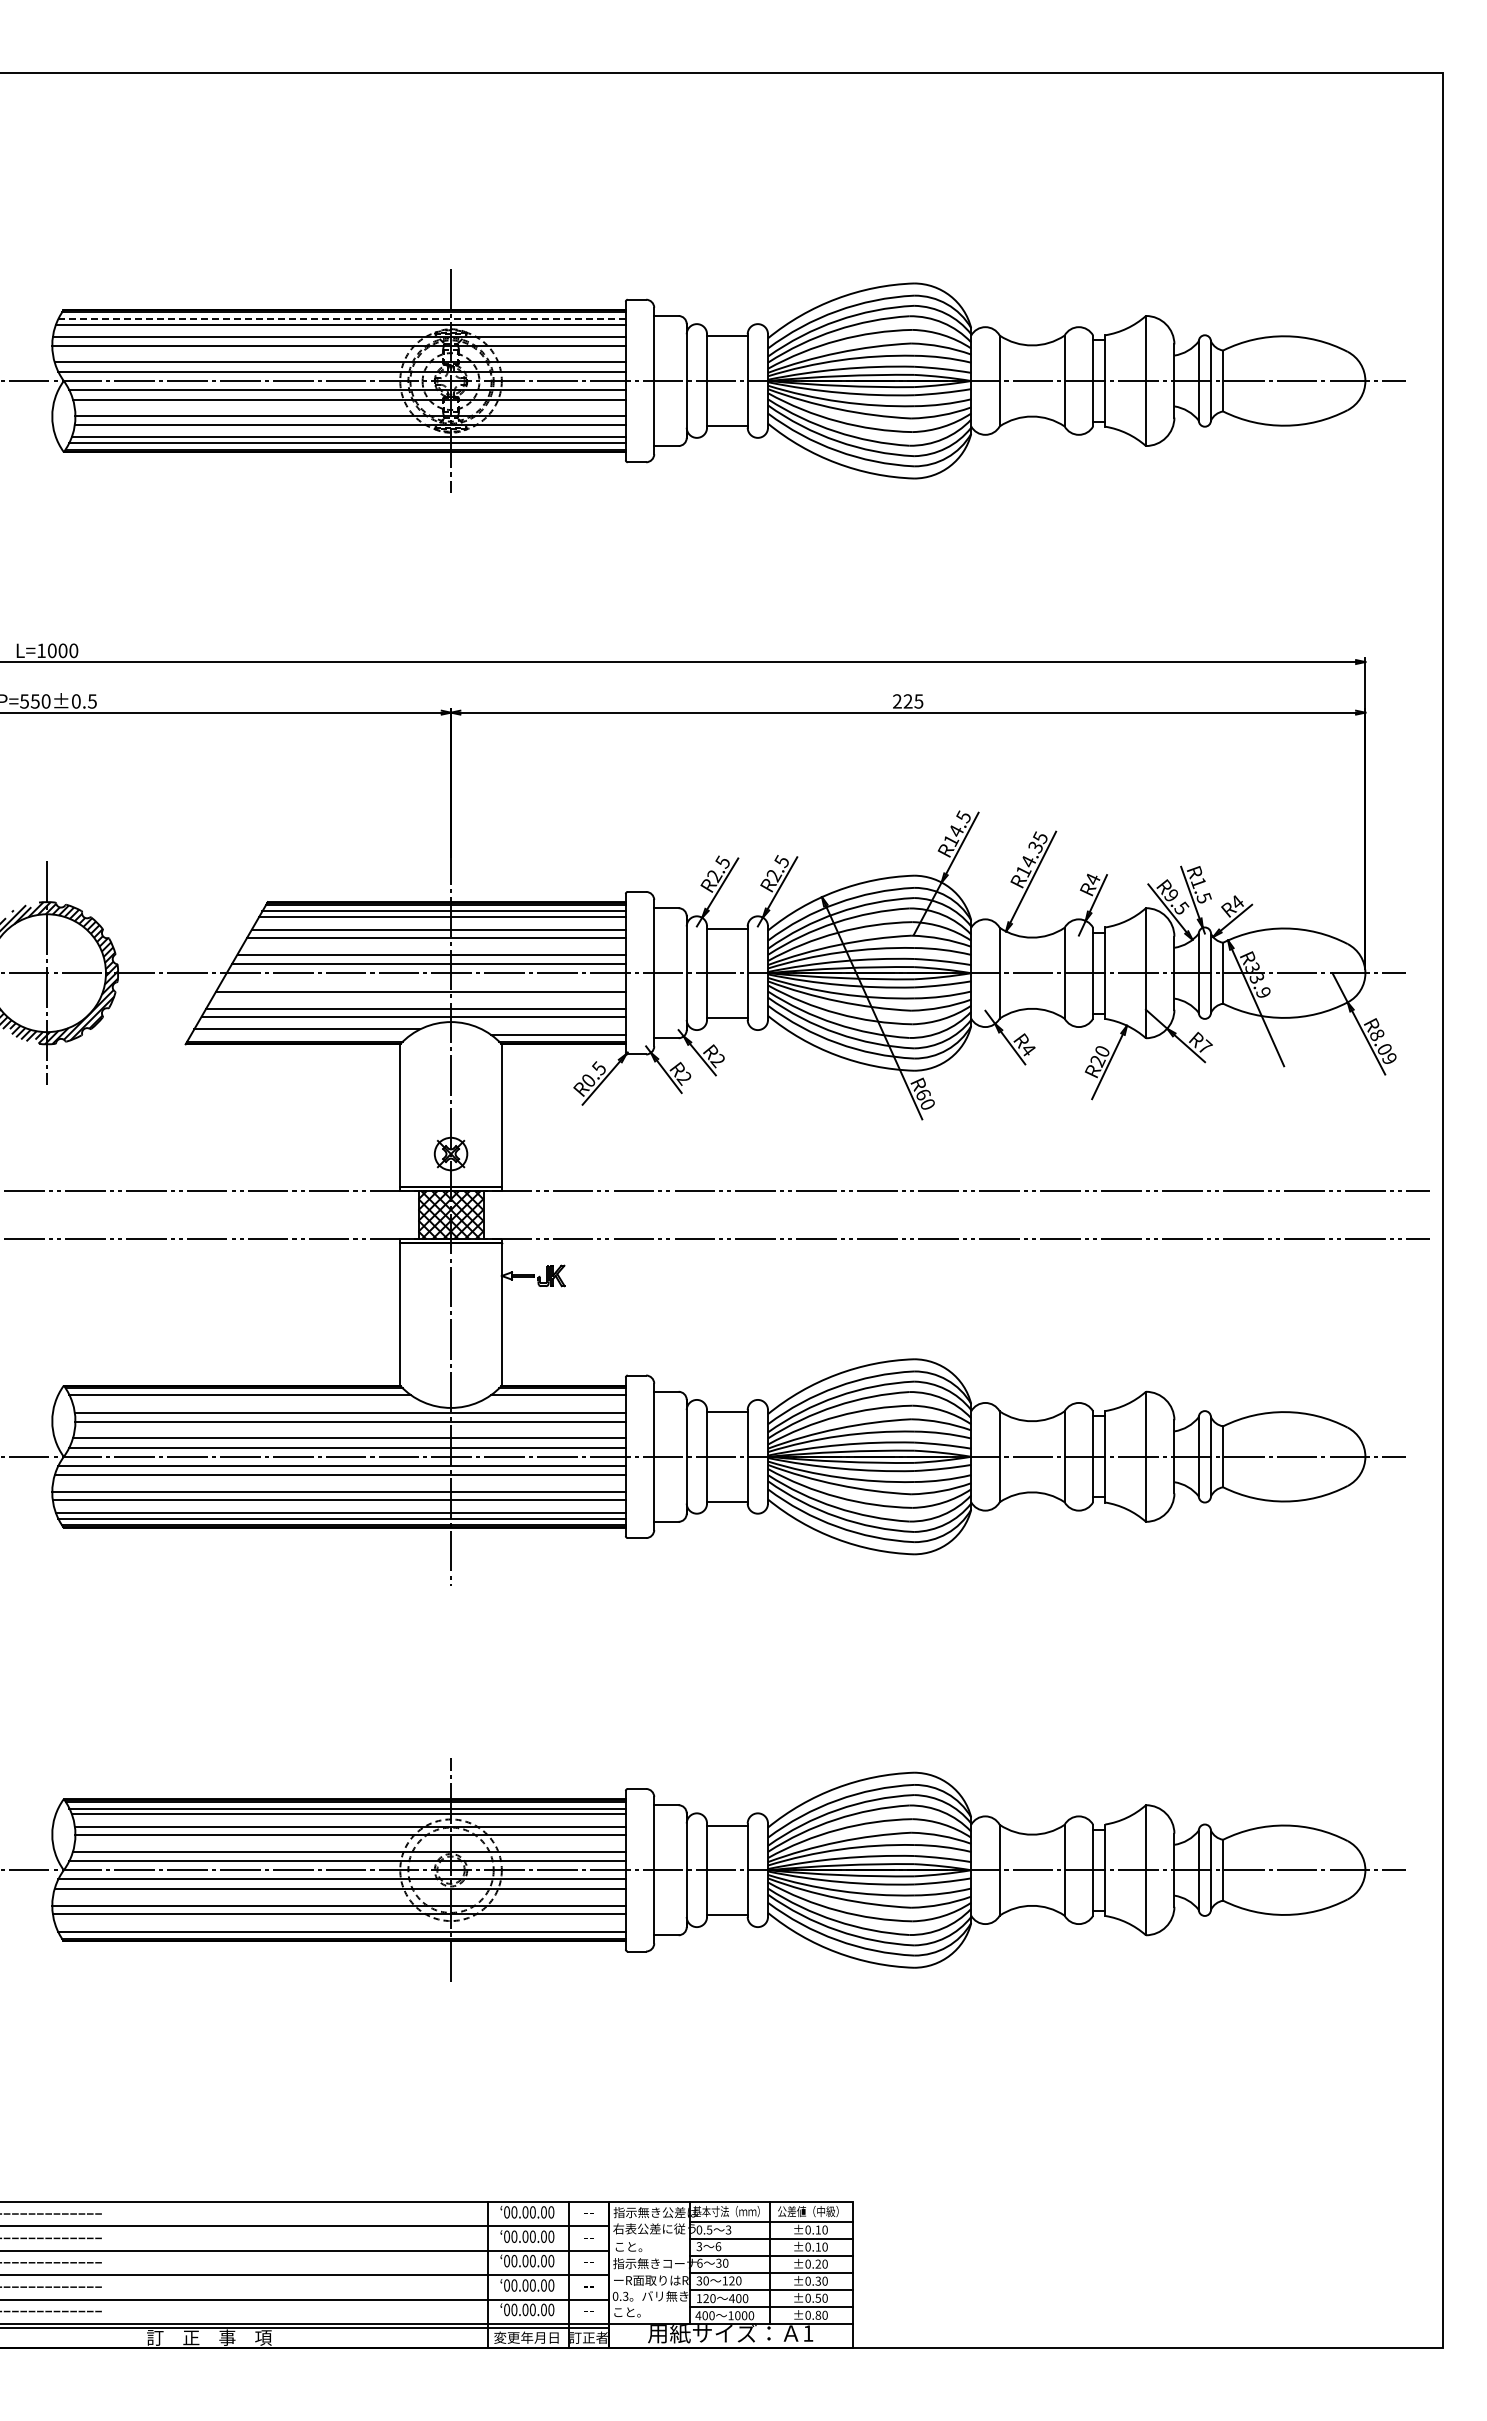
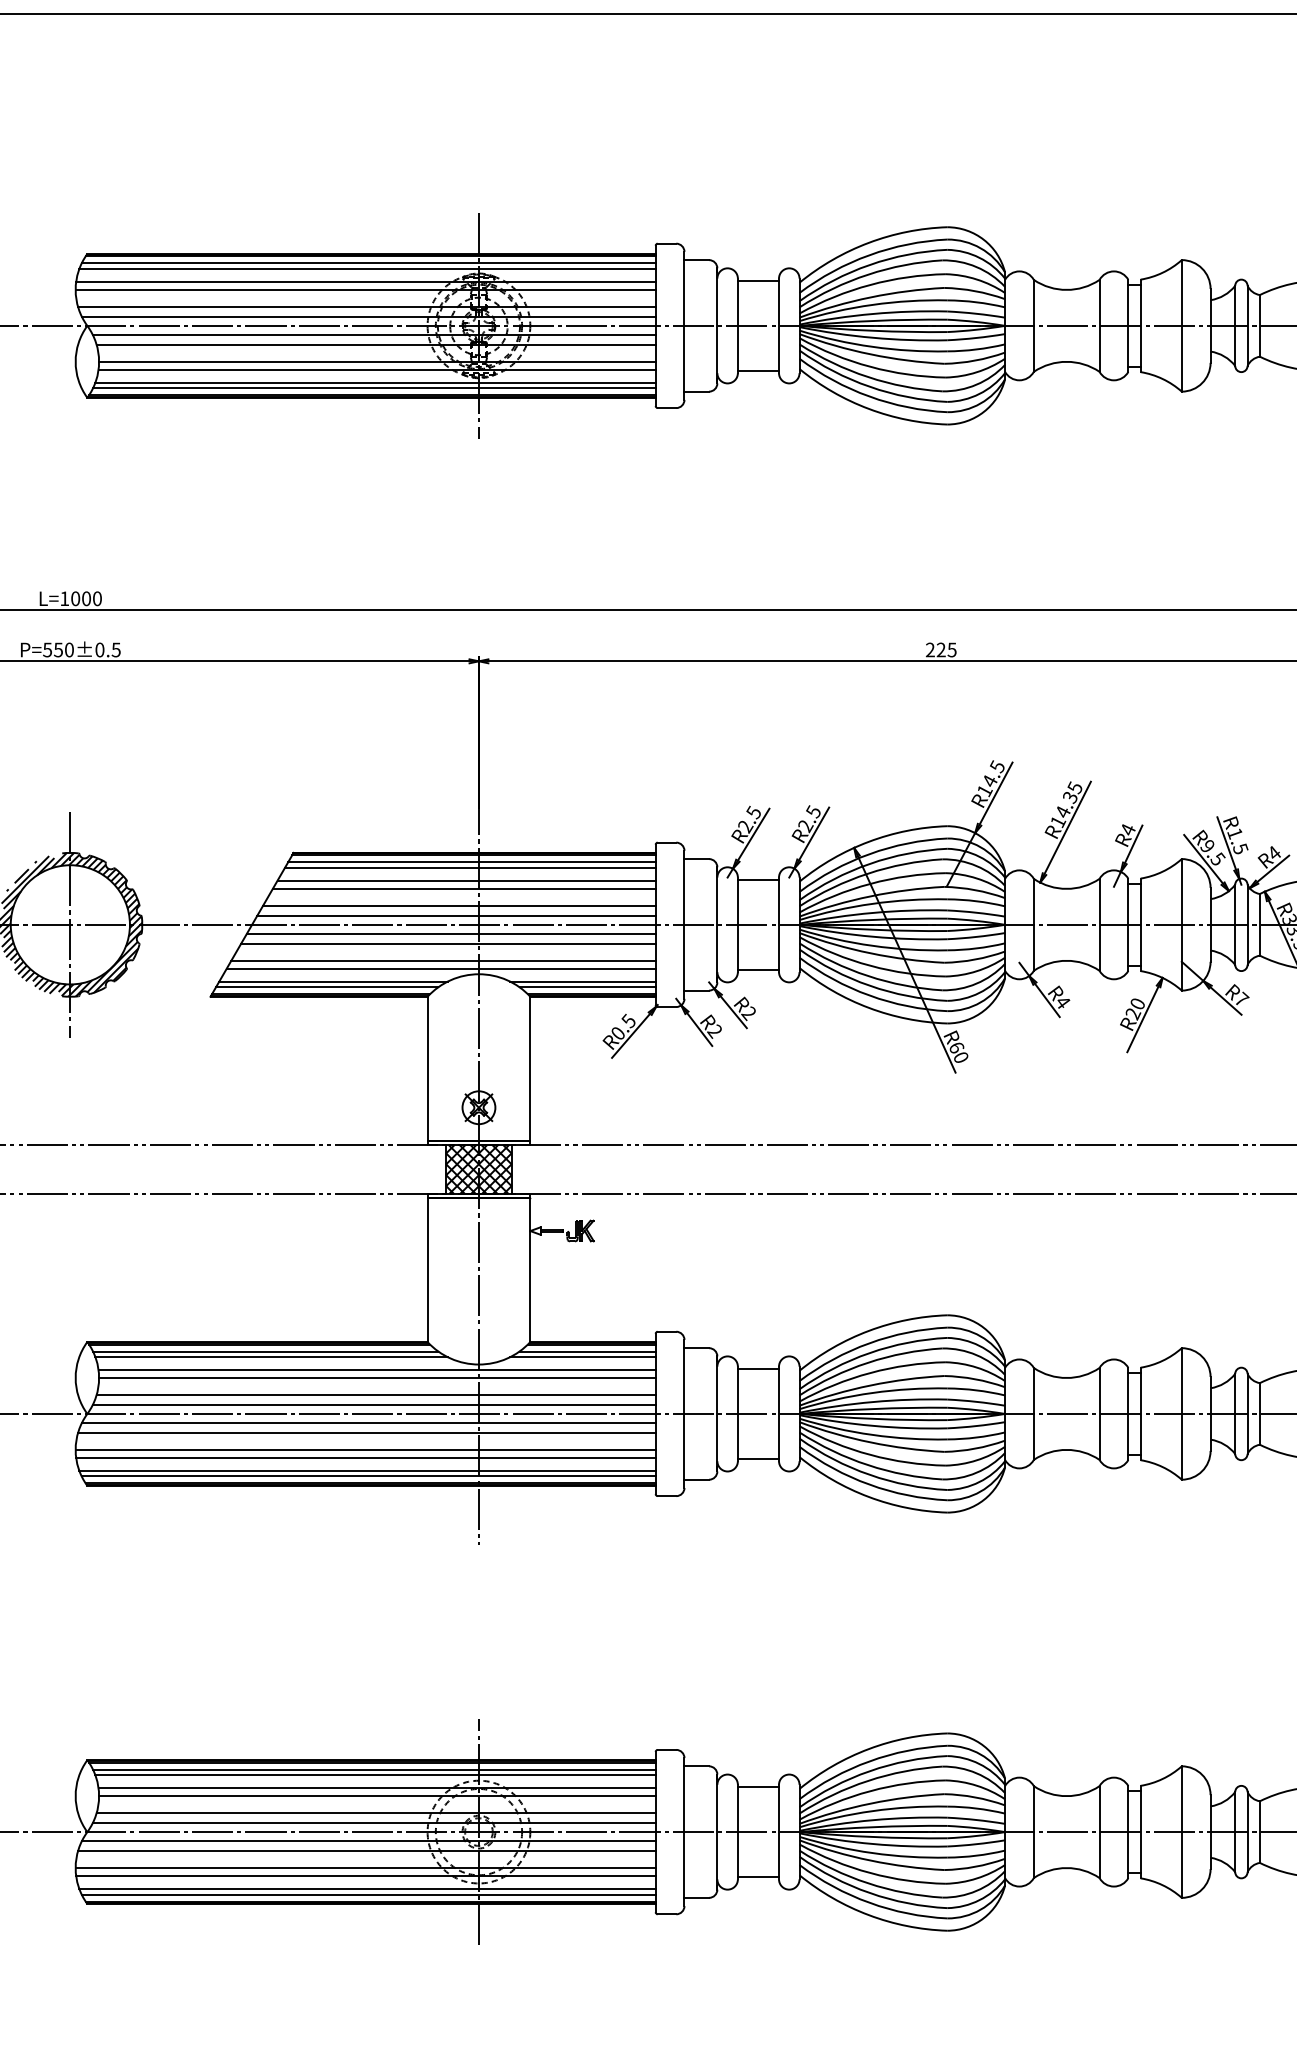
line: (342, 319) -> (369, 263), dashed -> solid
line: (423, 982) -> (451, 934), added
line: (553, 1029) -> (582, 981), added
line: (300, 1034) -> (326, 986), added
line: (245, 1400) -> (271, 1356), added
line: (553, 1400) -> (582, 1356), added
line: (340, 1926) -> (367, 1888), added

